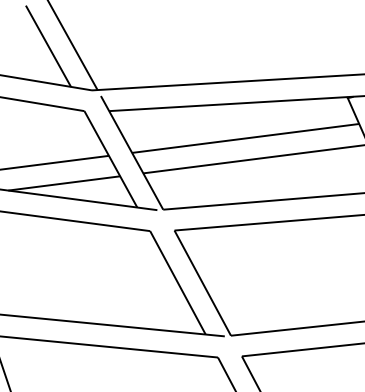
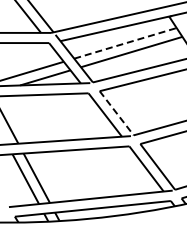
line: (245, 138) -> (125, 43), solid -> dashed
line: (202, 283) -> (116, 113), solid -> dashed

